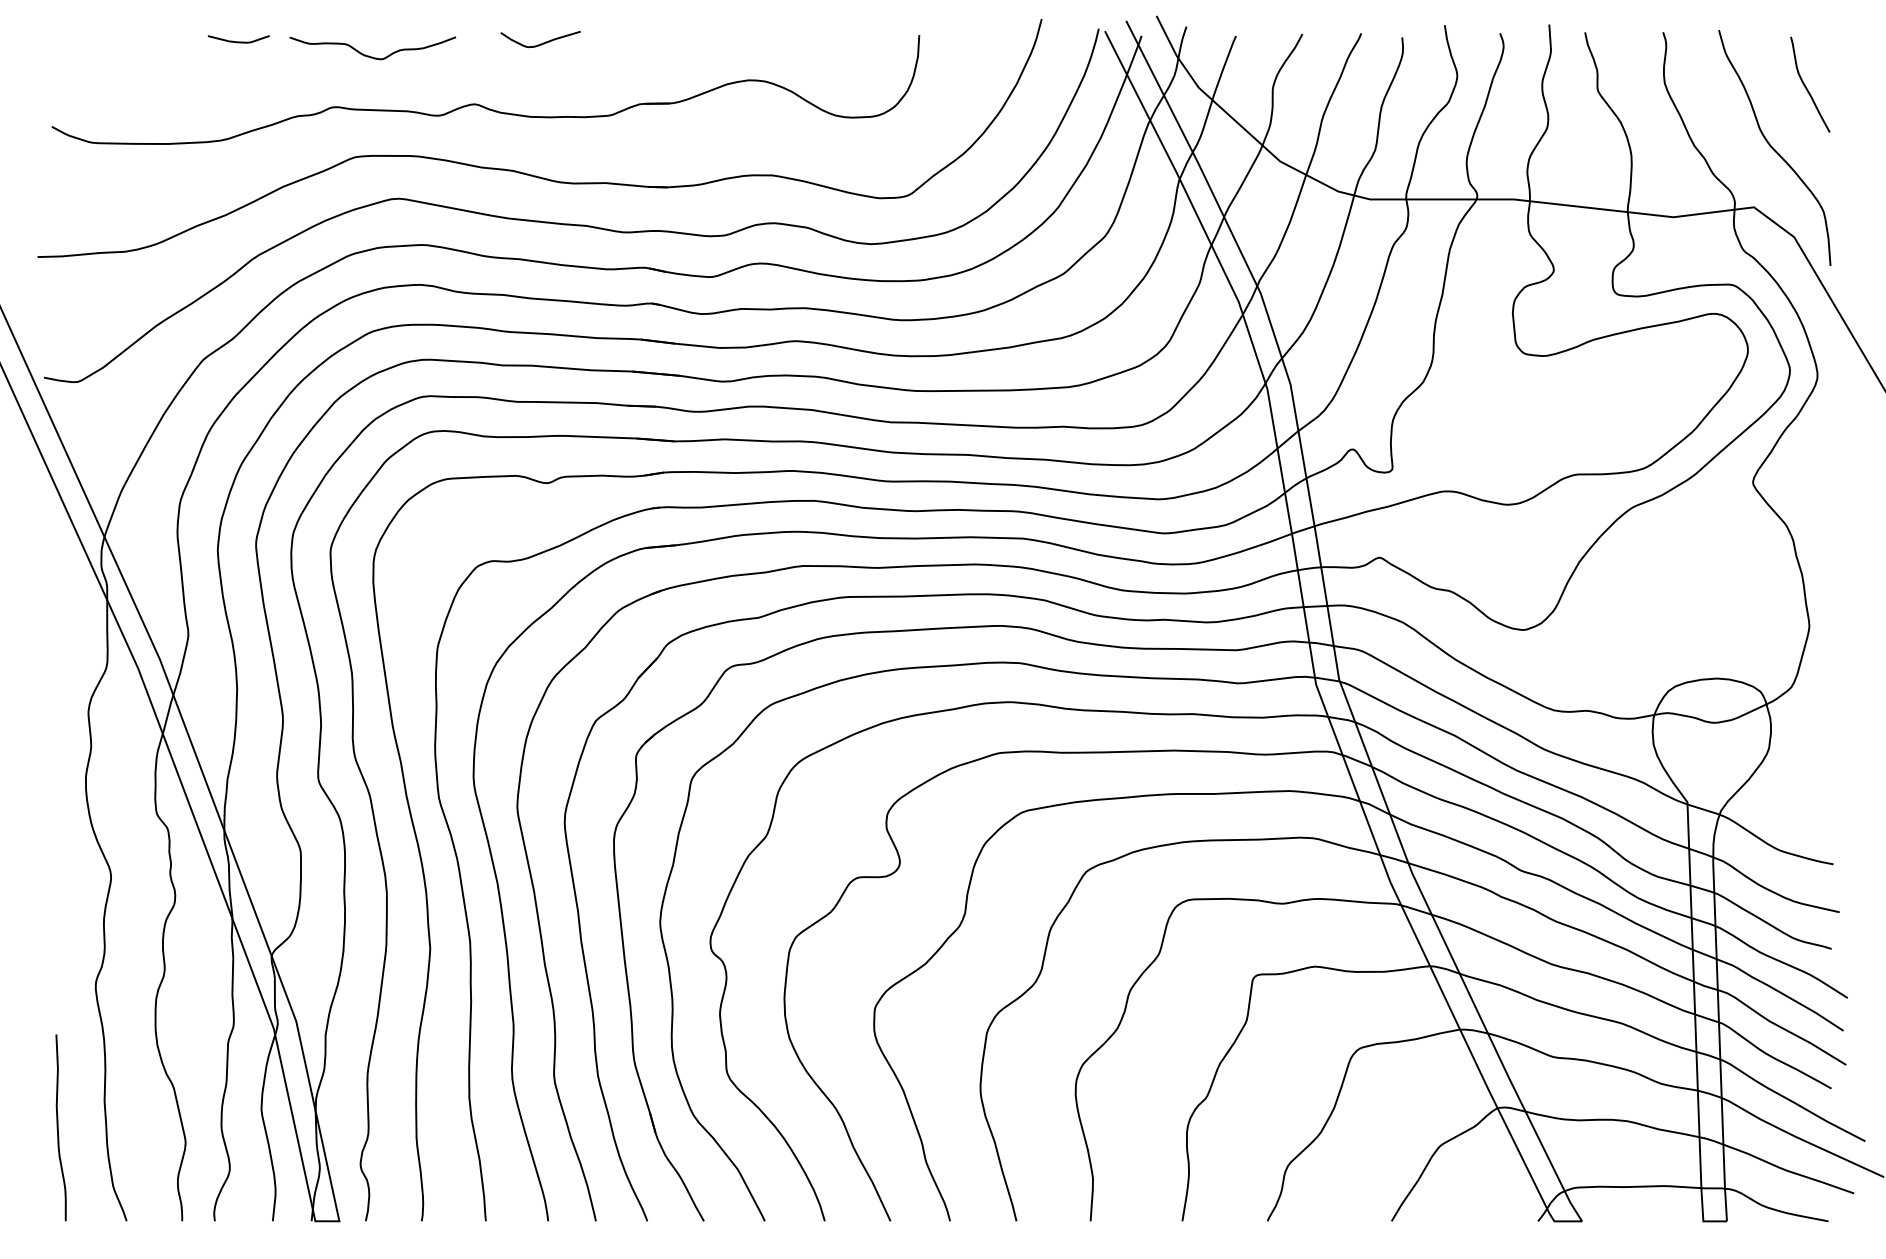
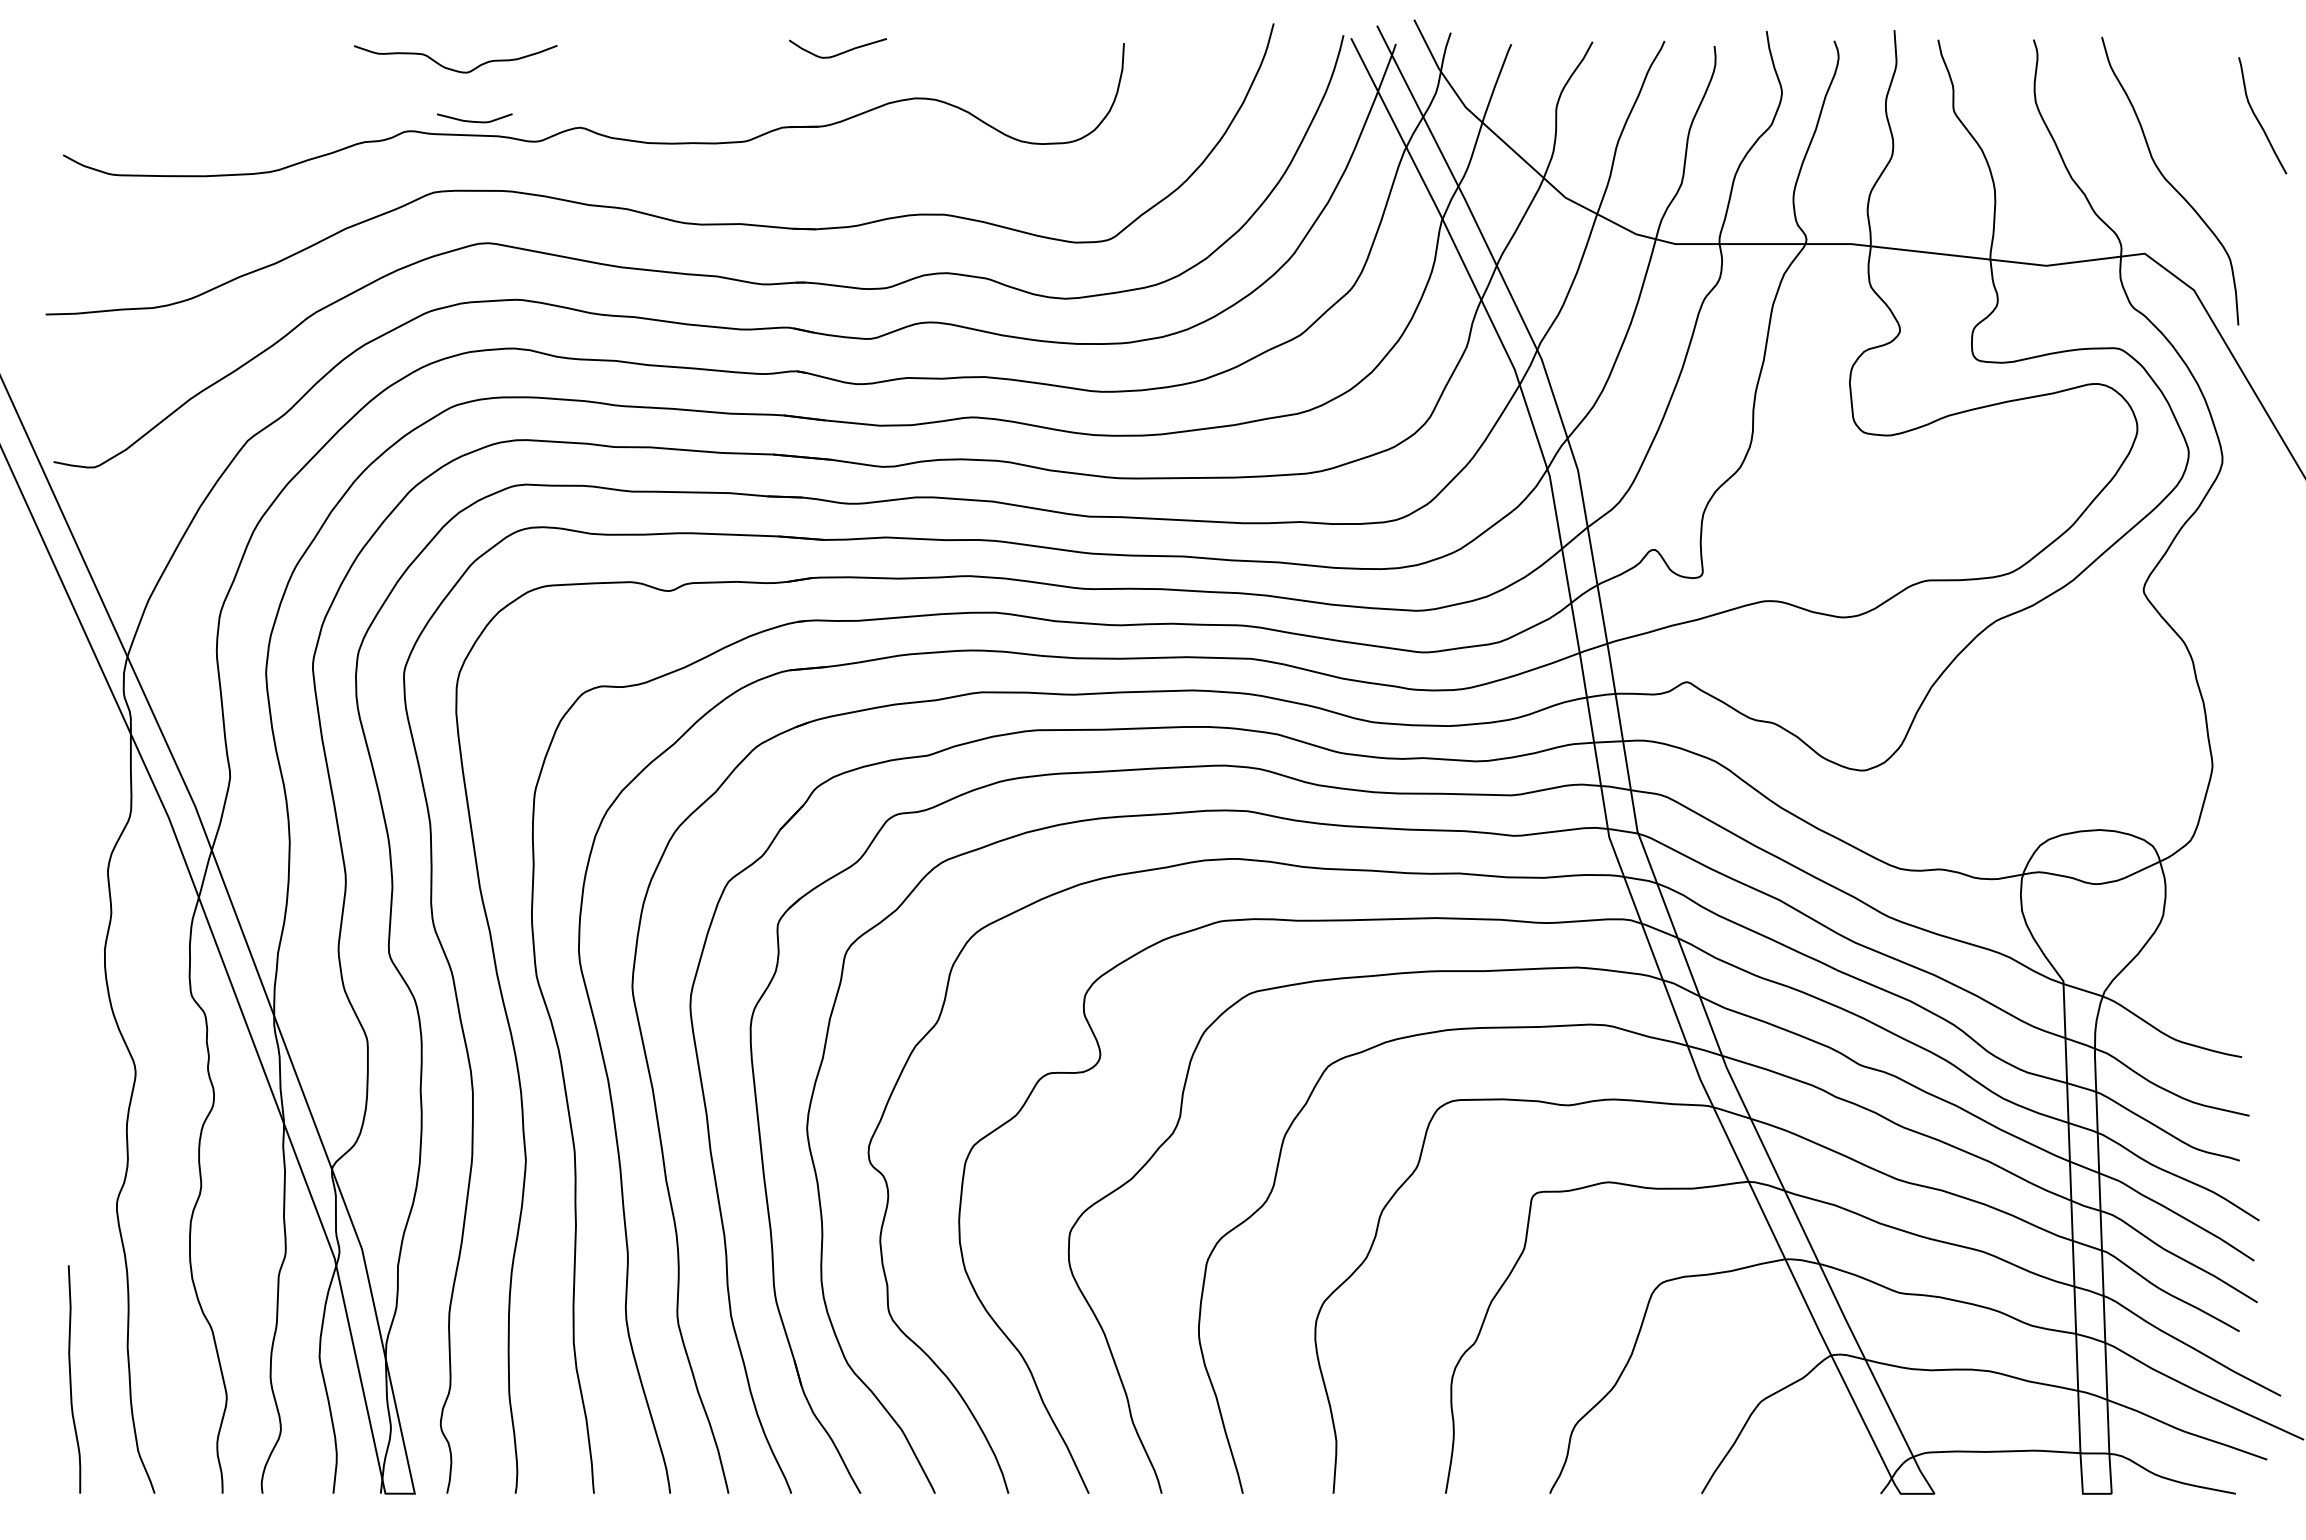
curve: (236, 41) -> (472, 120), moved
curve: (542, 42) -> (840, 52), moved
curve: (1806, 86) -> (2257, 117), moved

